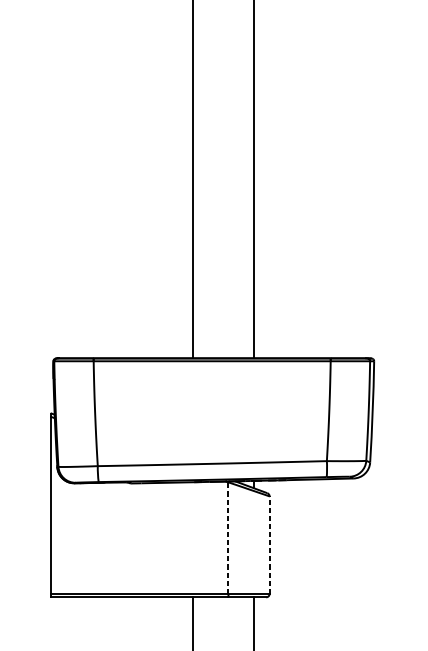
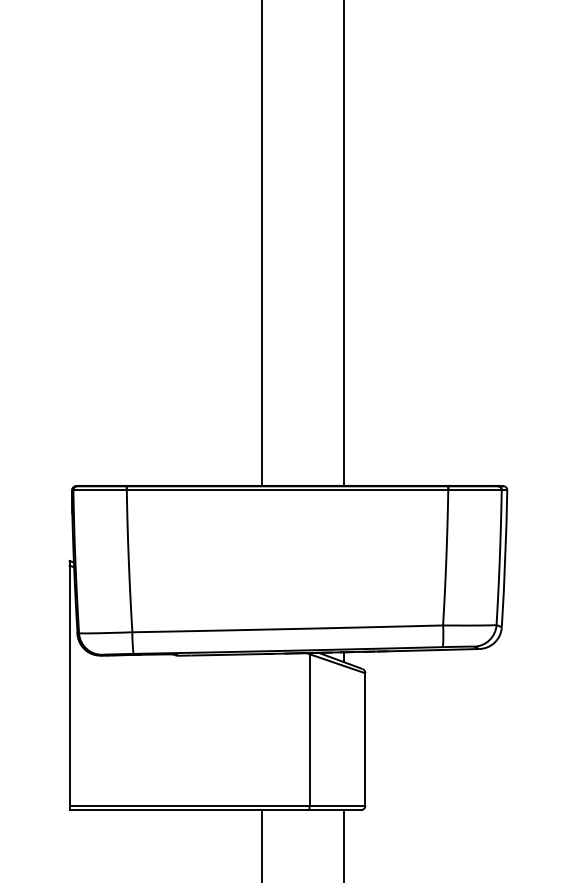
line: (228, 537) -> (309, 729), dashed -> solid
line: (269, 544) -> (365, 738), dashed -> solid

